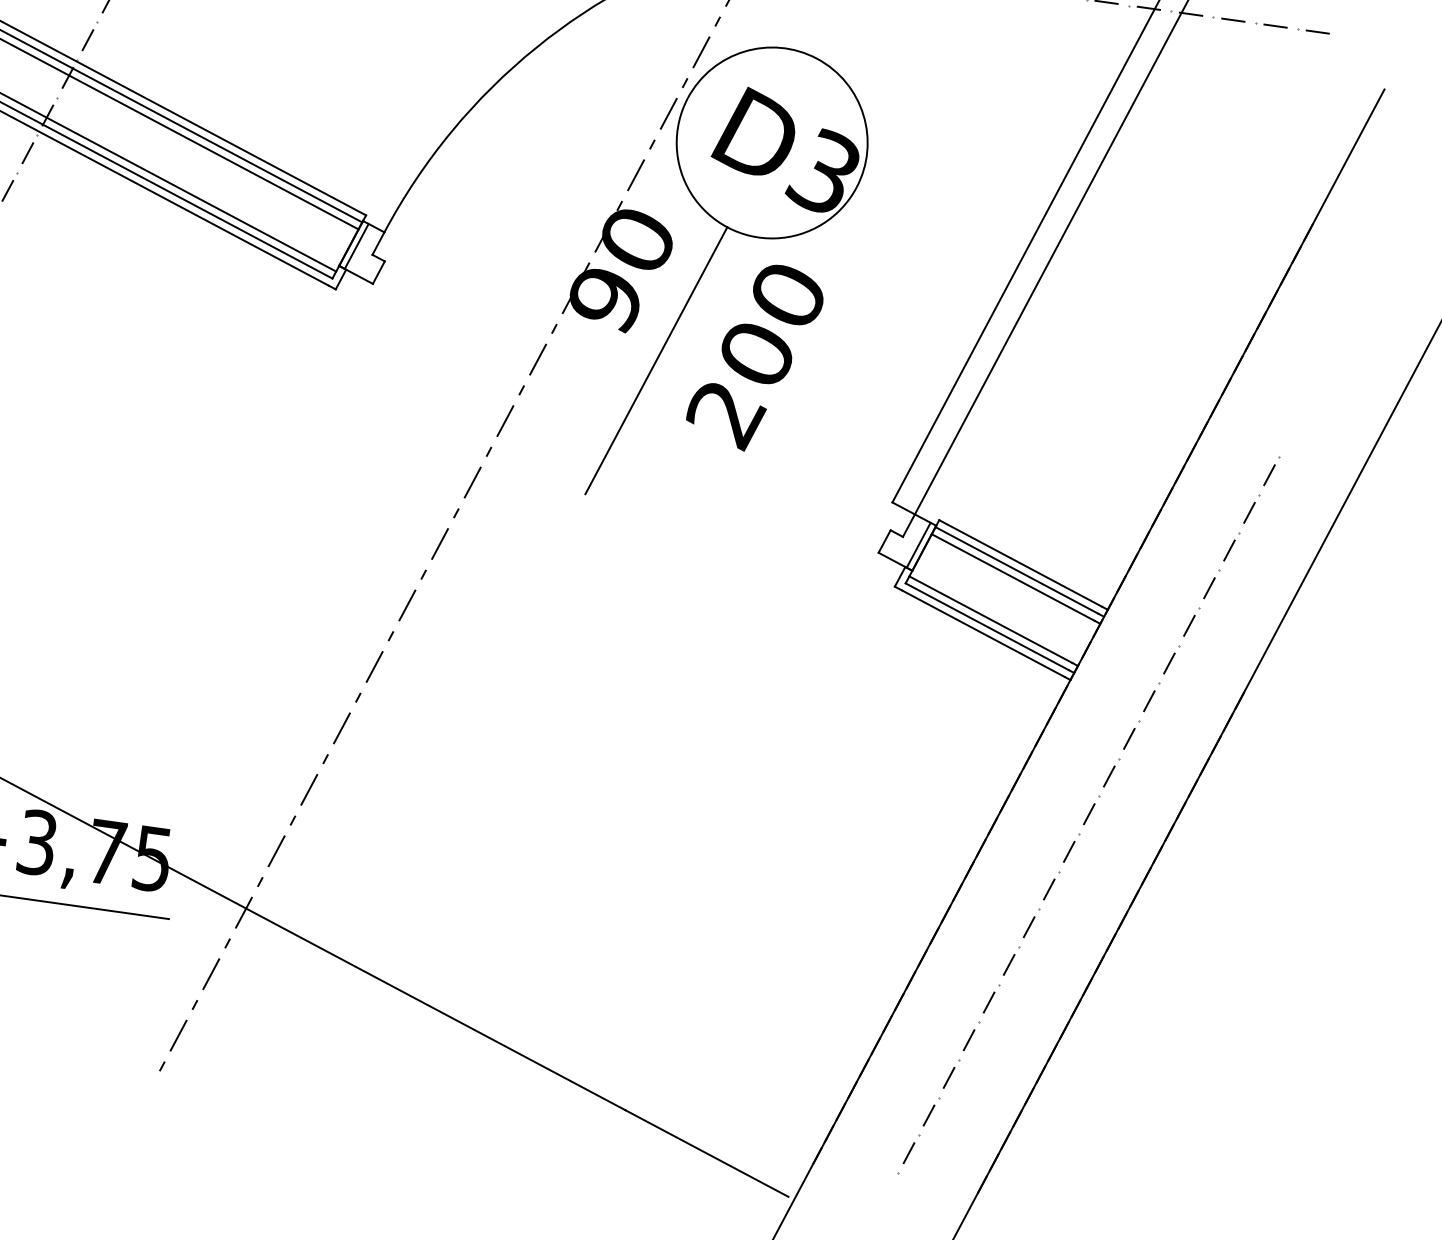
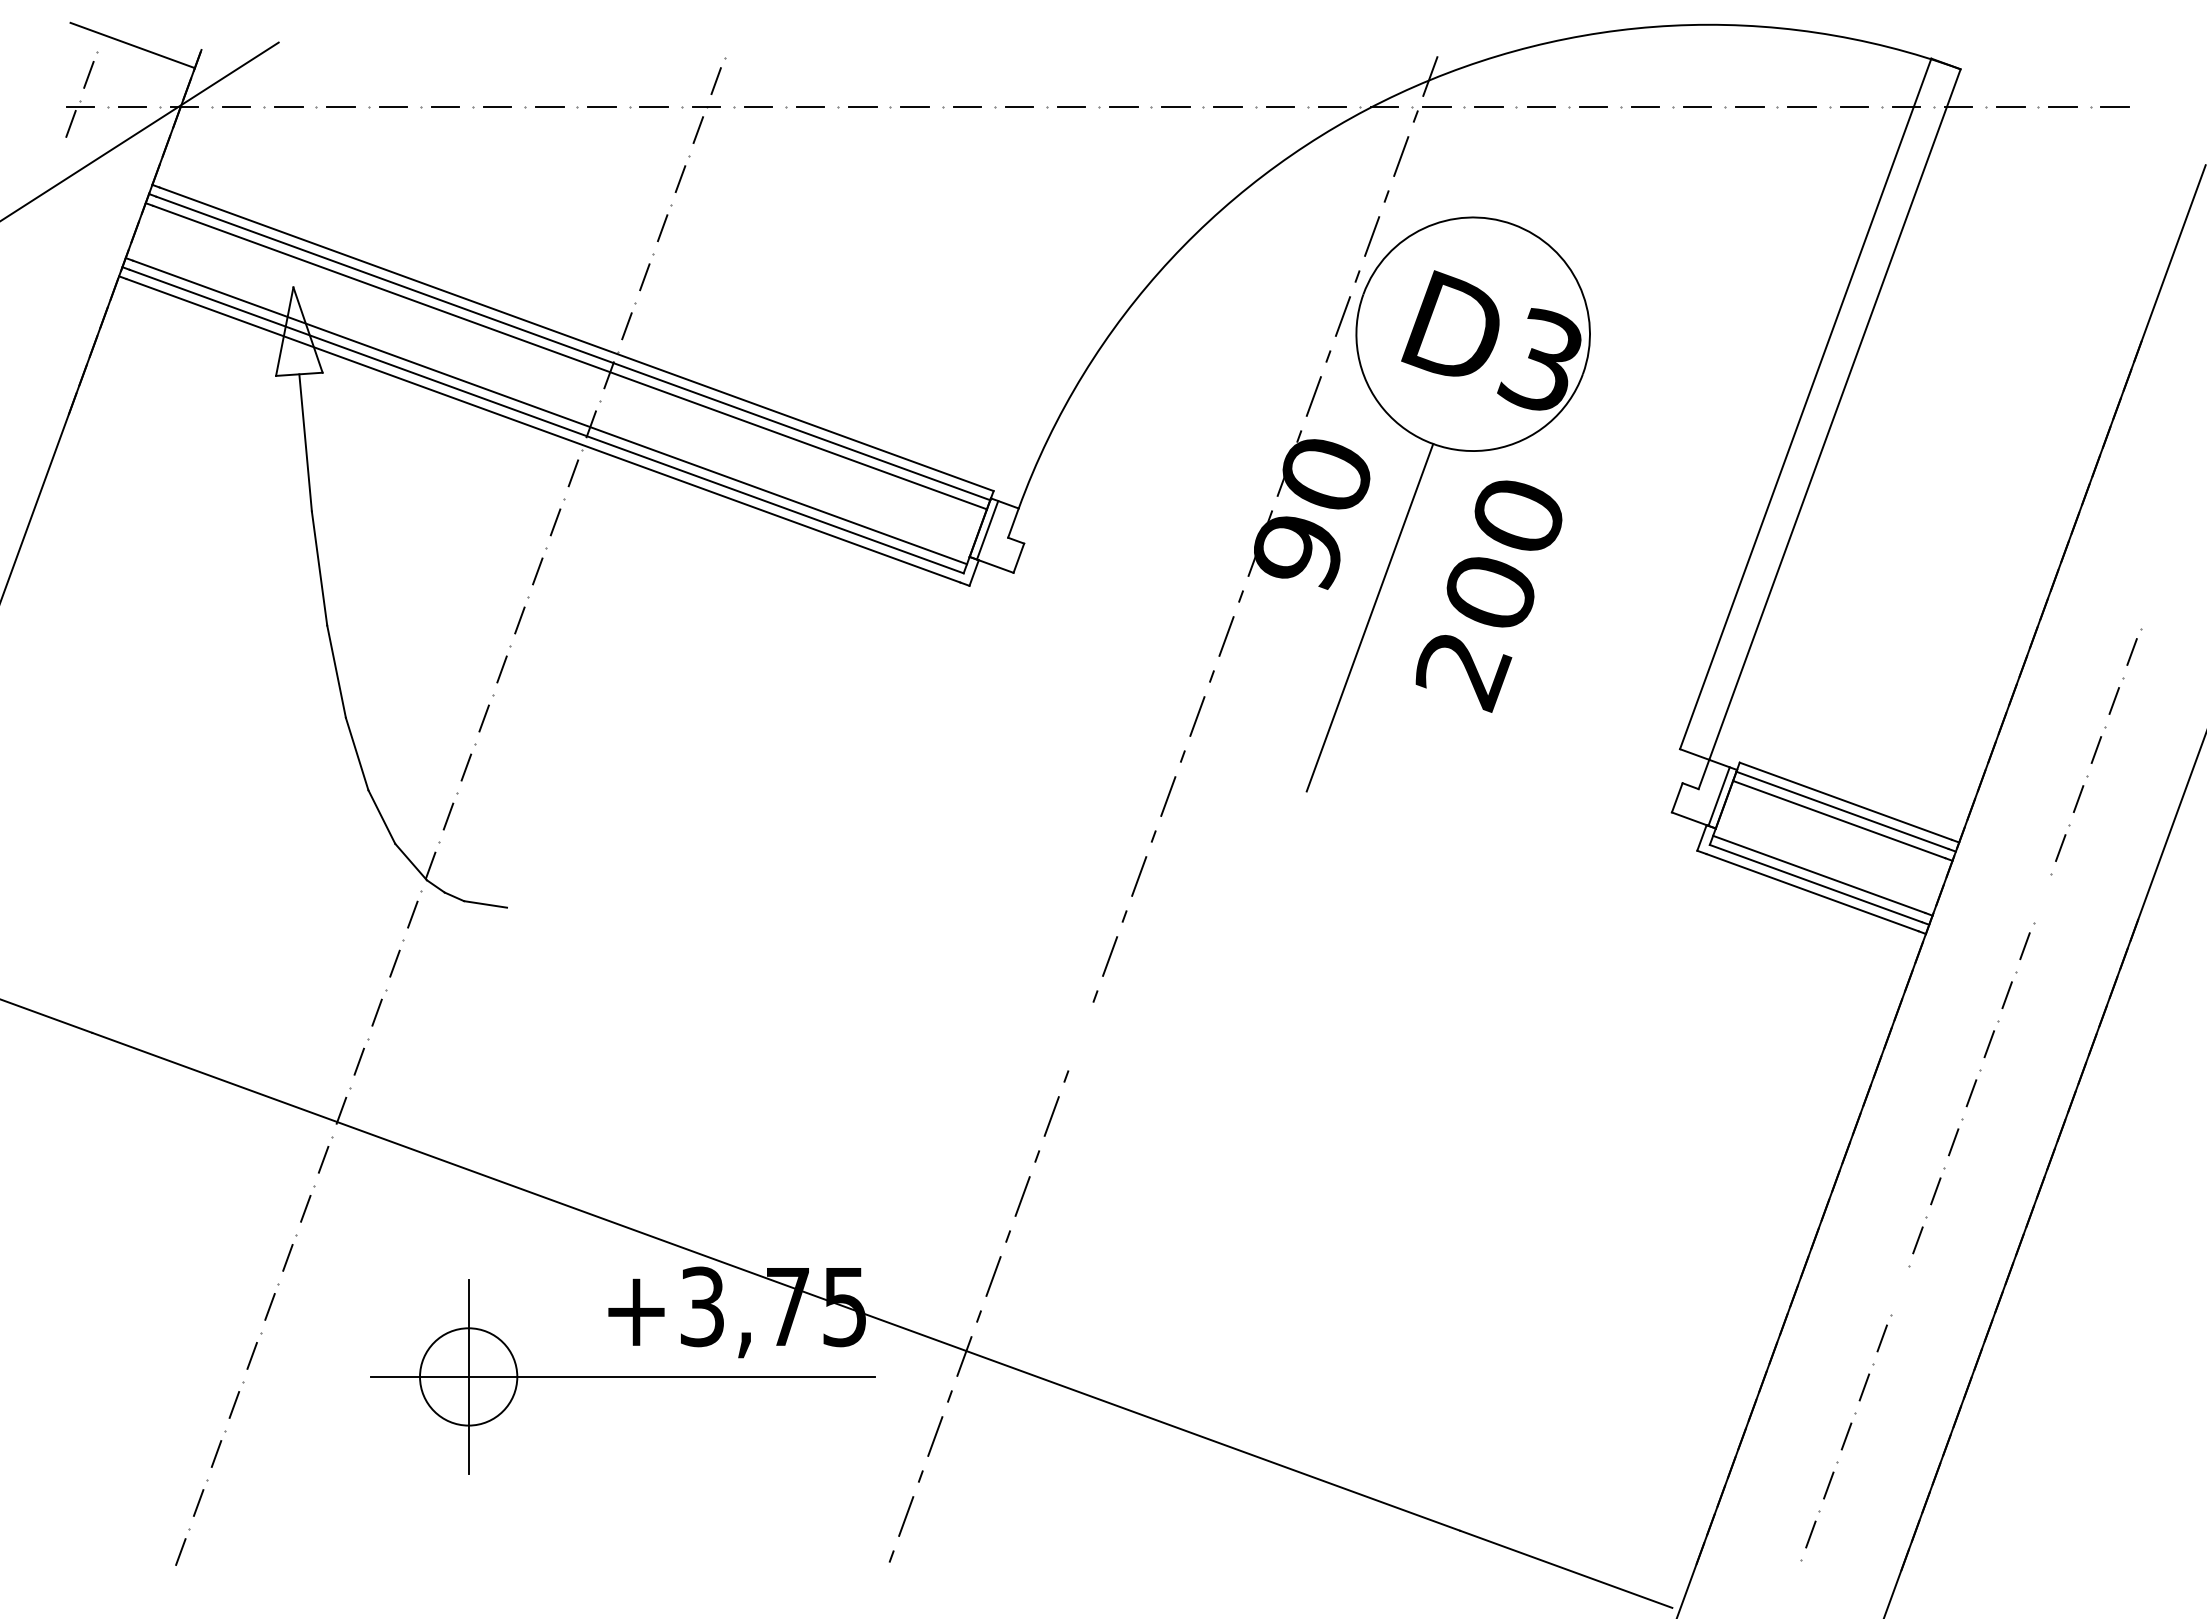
line: (1169, 663) -> (2042, 897), removed
line: (374, 666) -> (1080, 1036), removed
line: (1008, 964) -> (1899, 1289), removed

